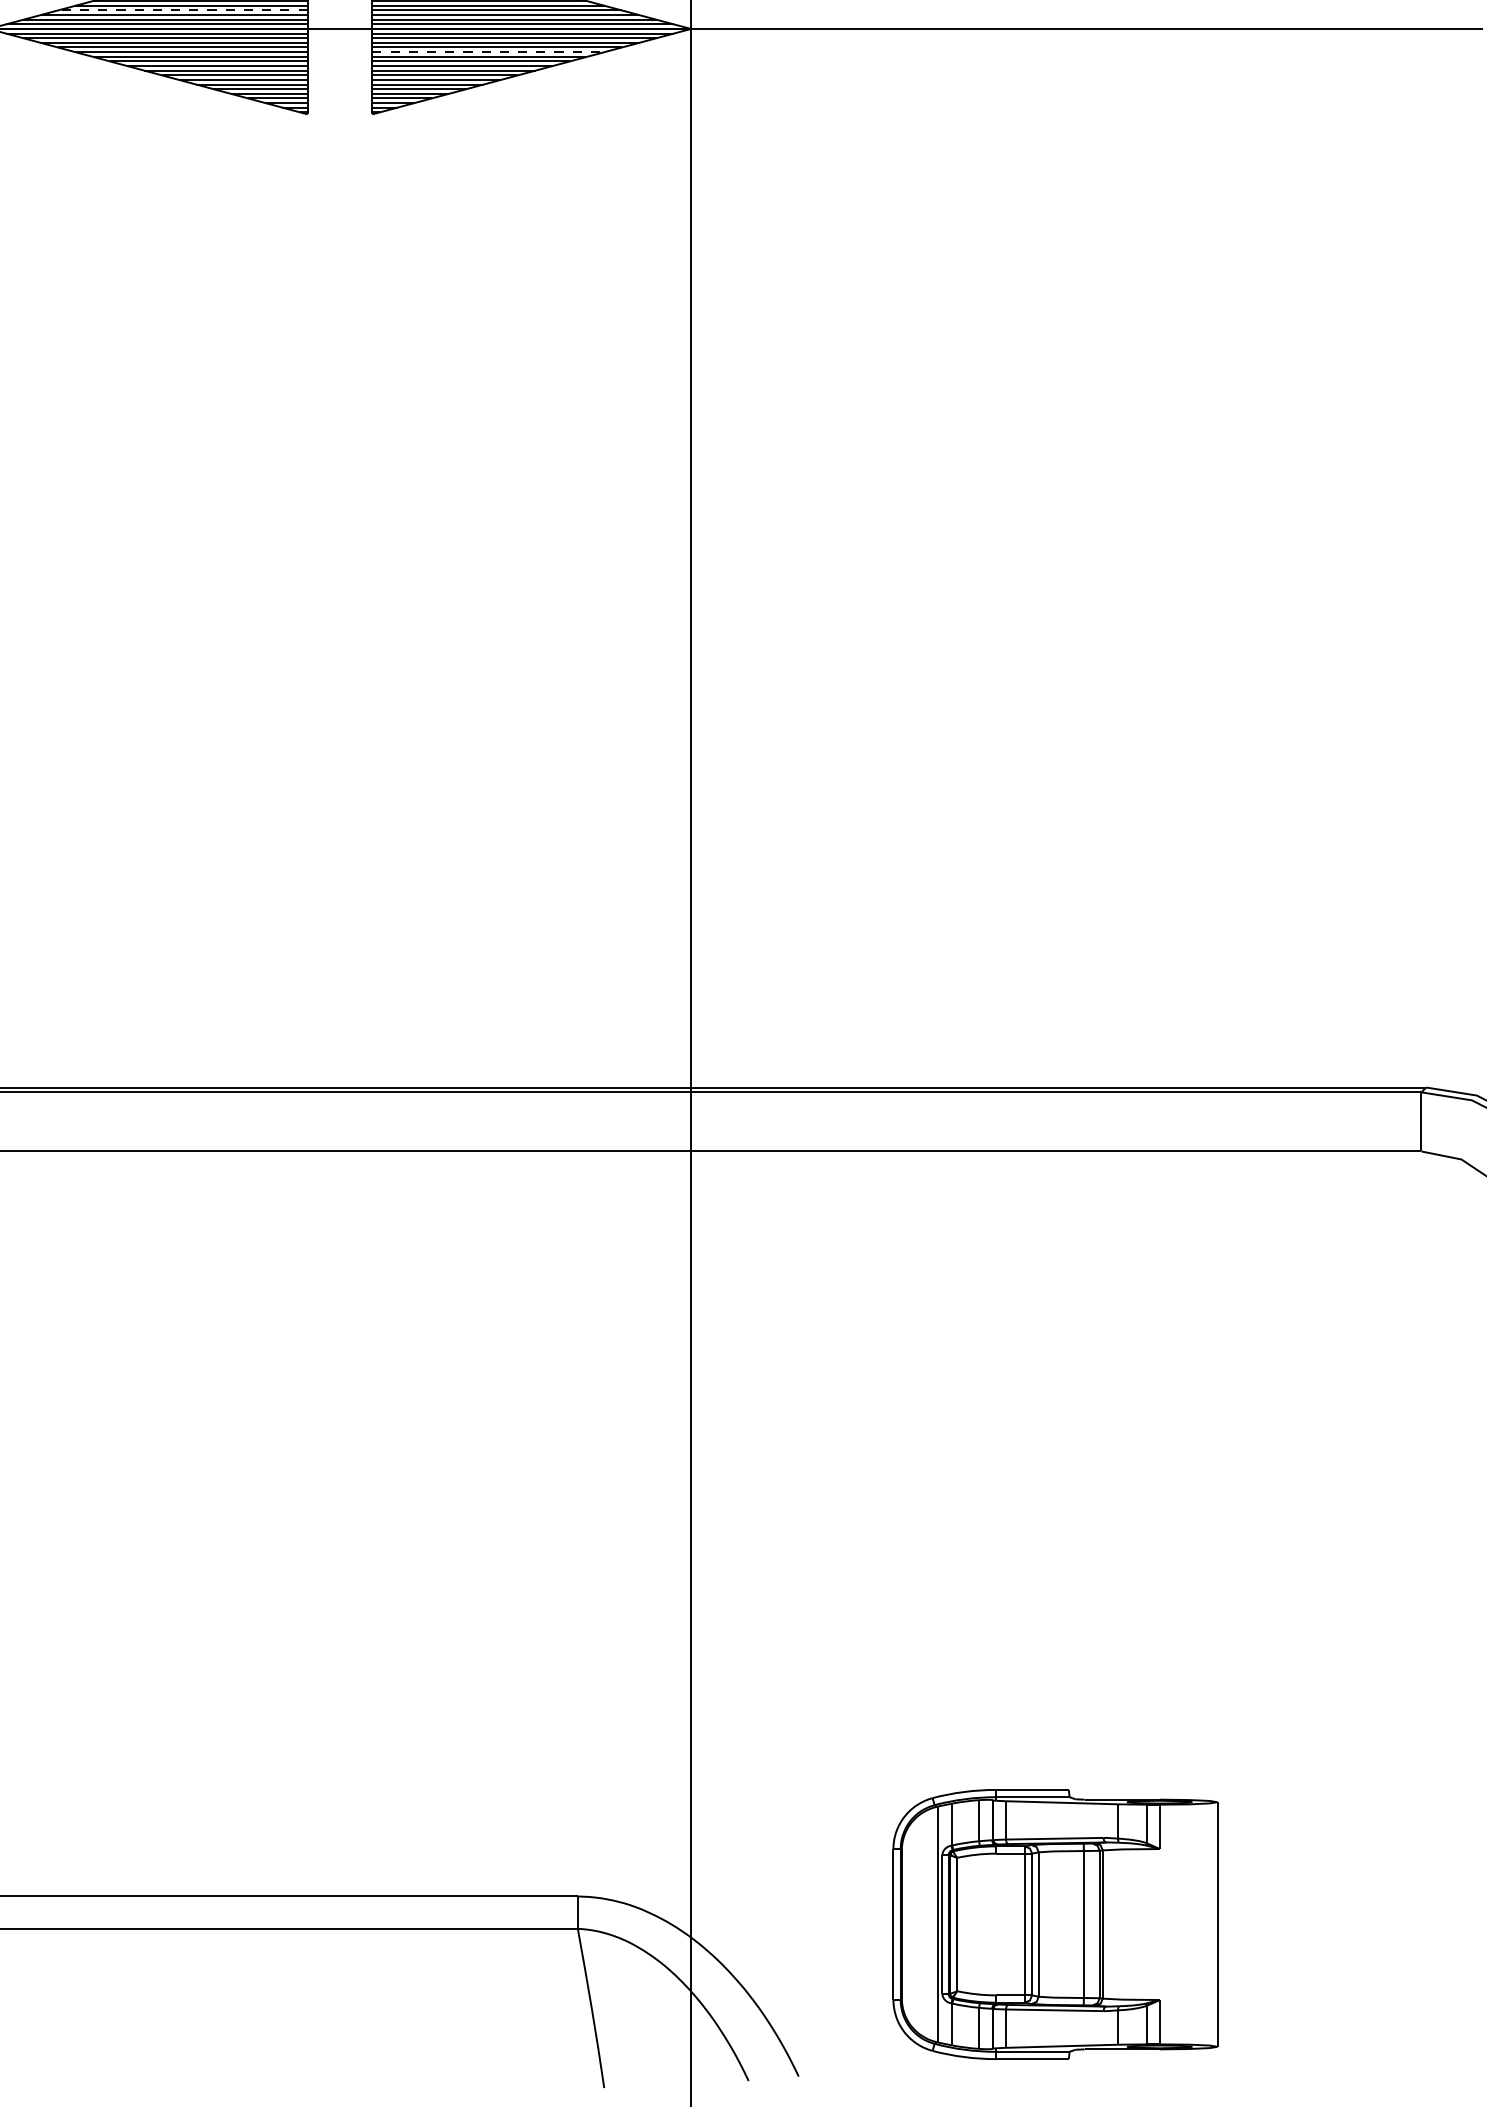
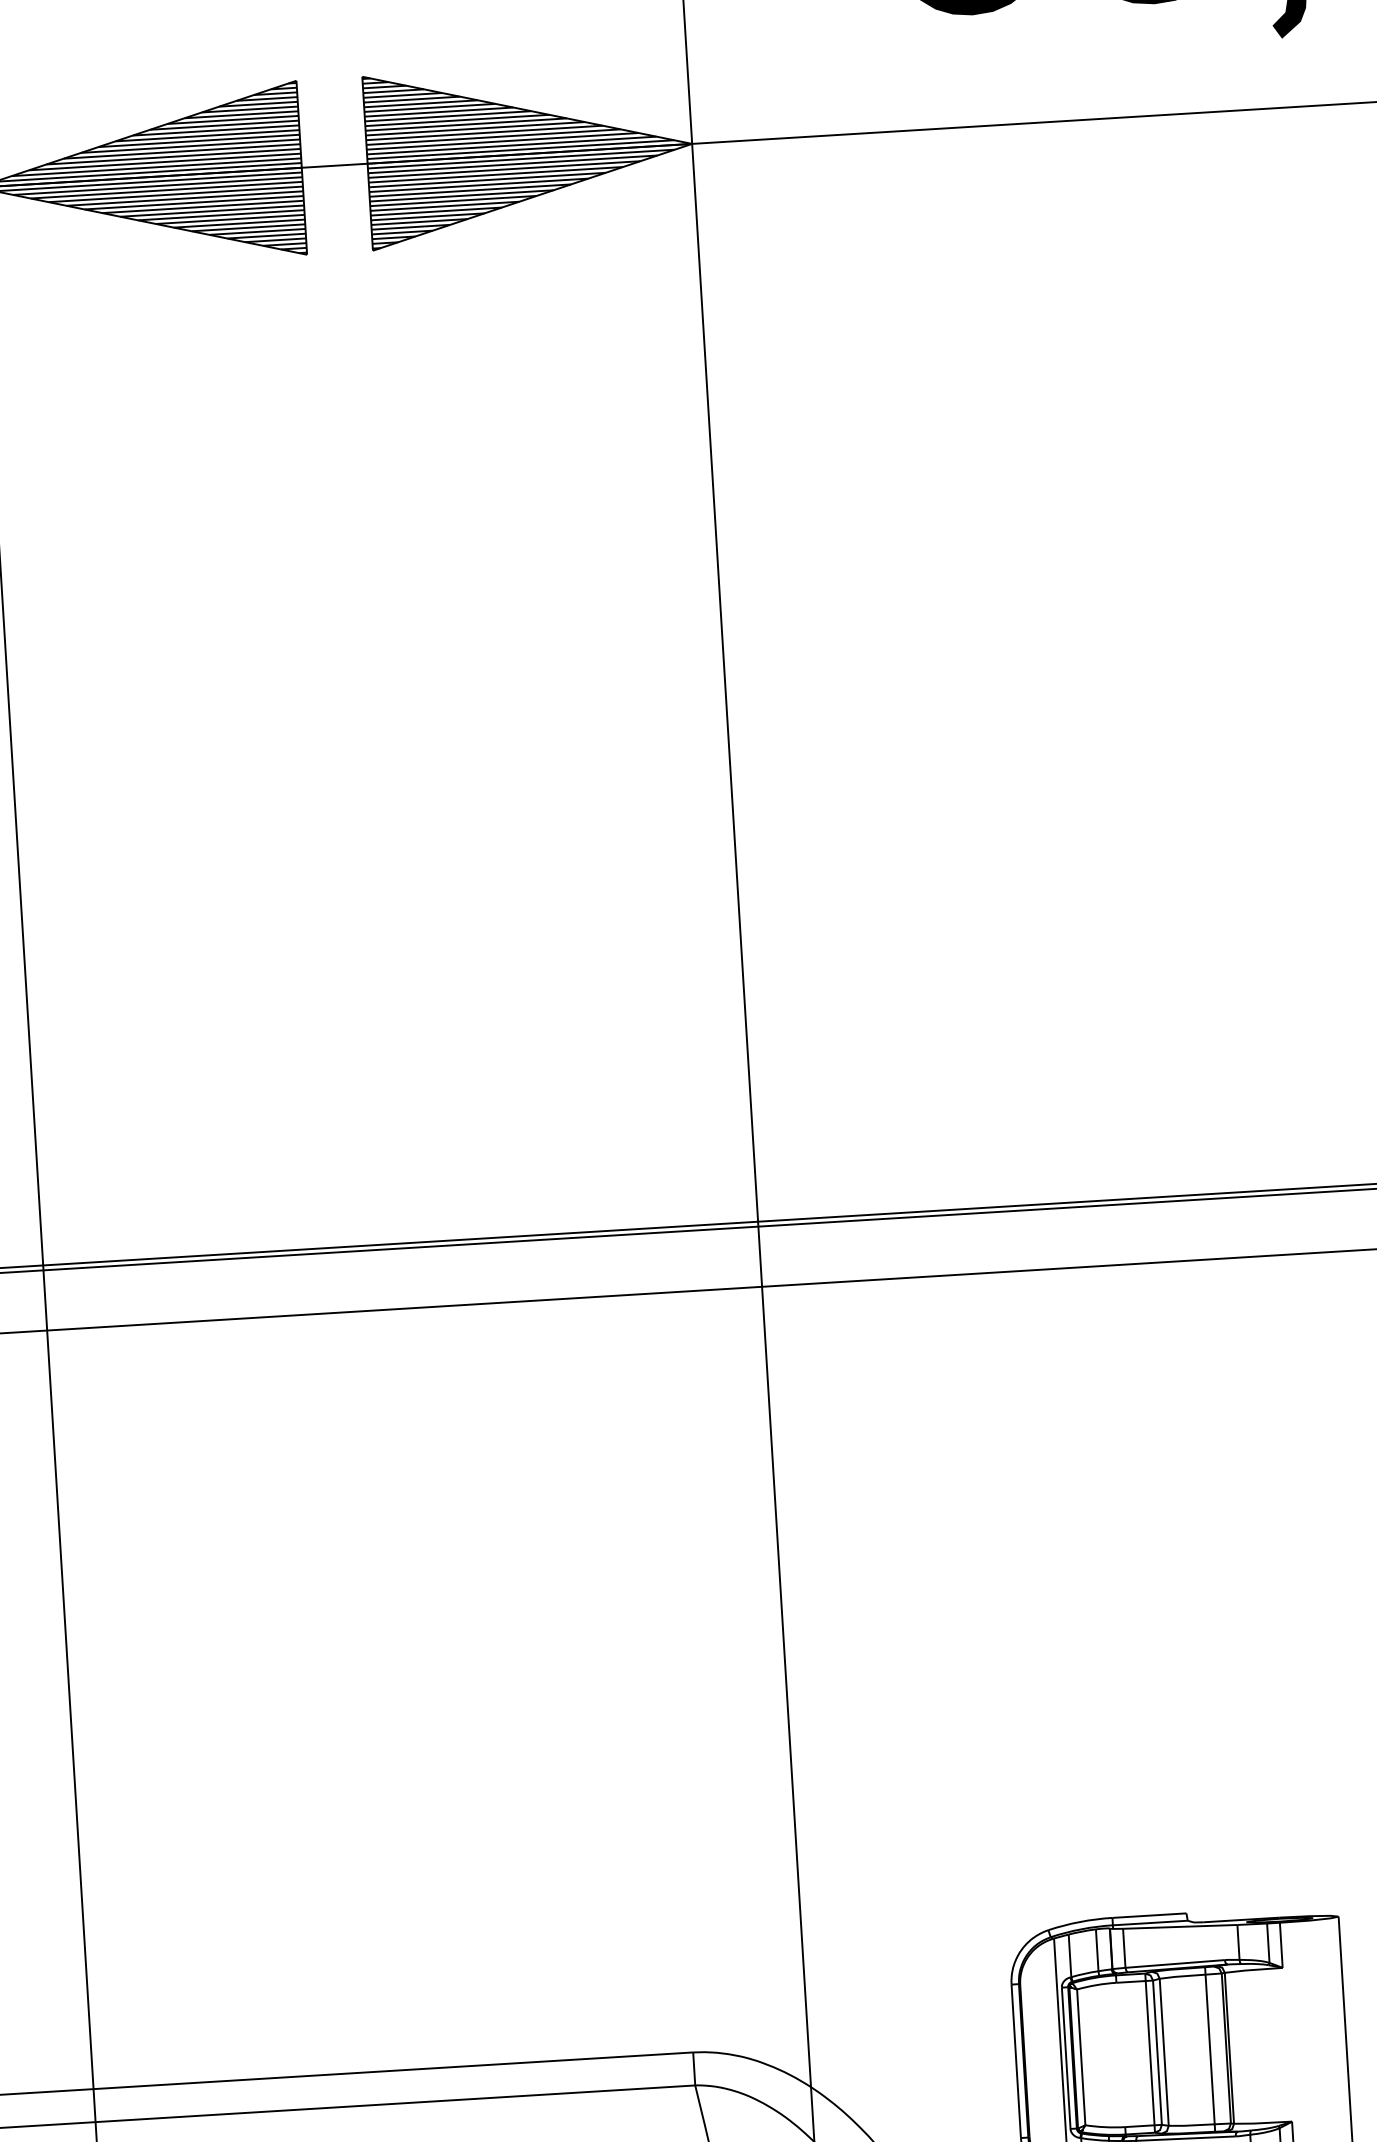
line: (182, 10) -> (173, 156), dashed -> solid
line: (489, 52) -> (488, 180), dashed -> solid

